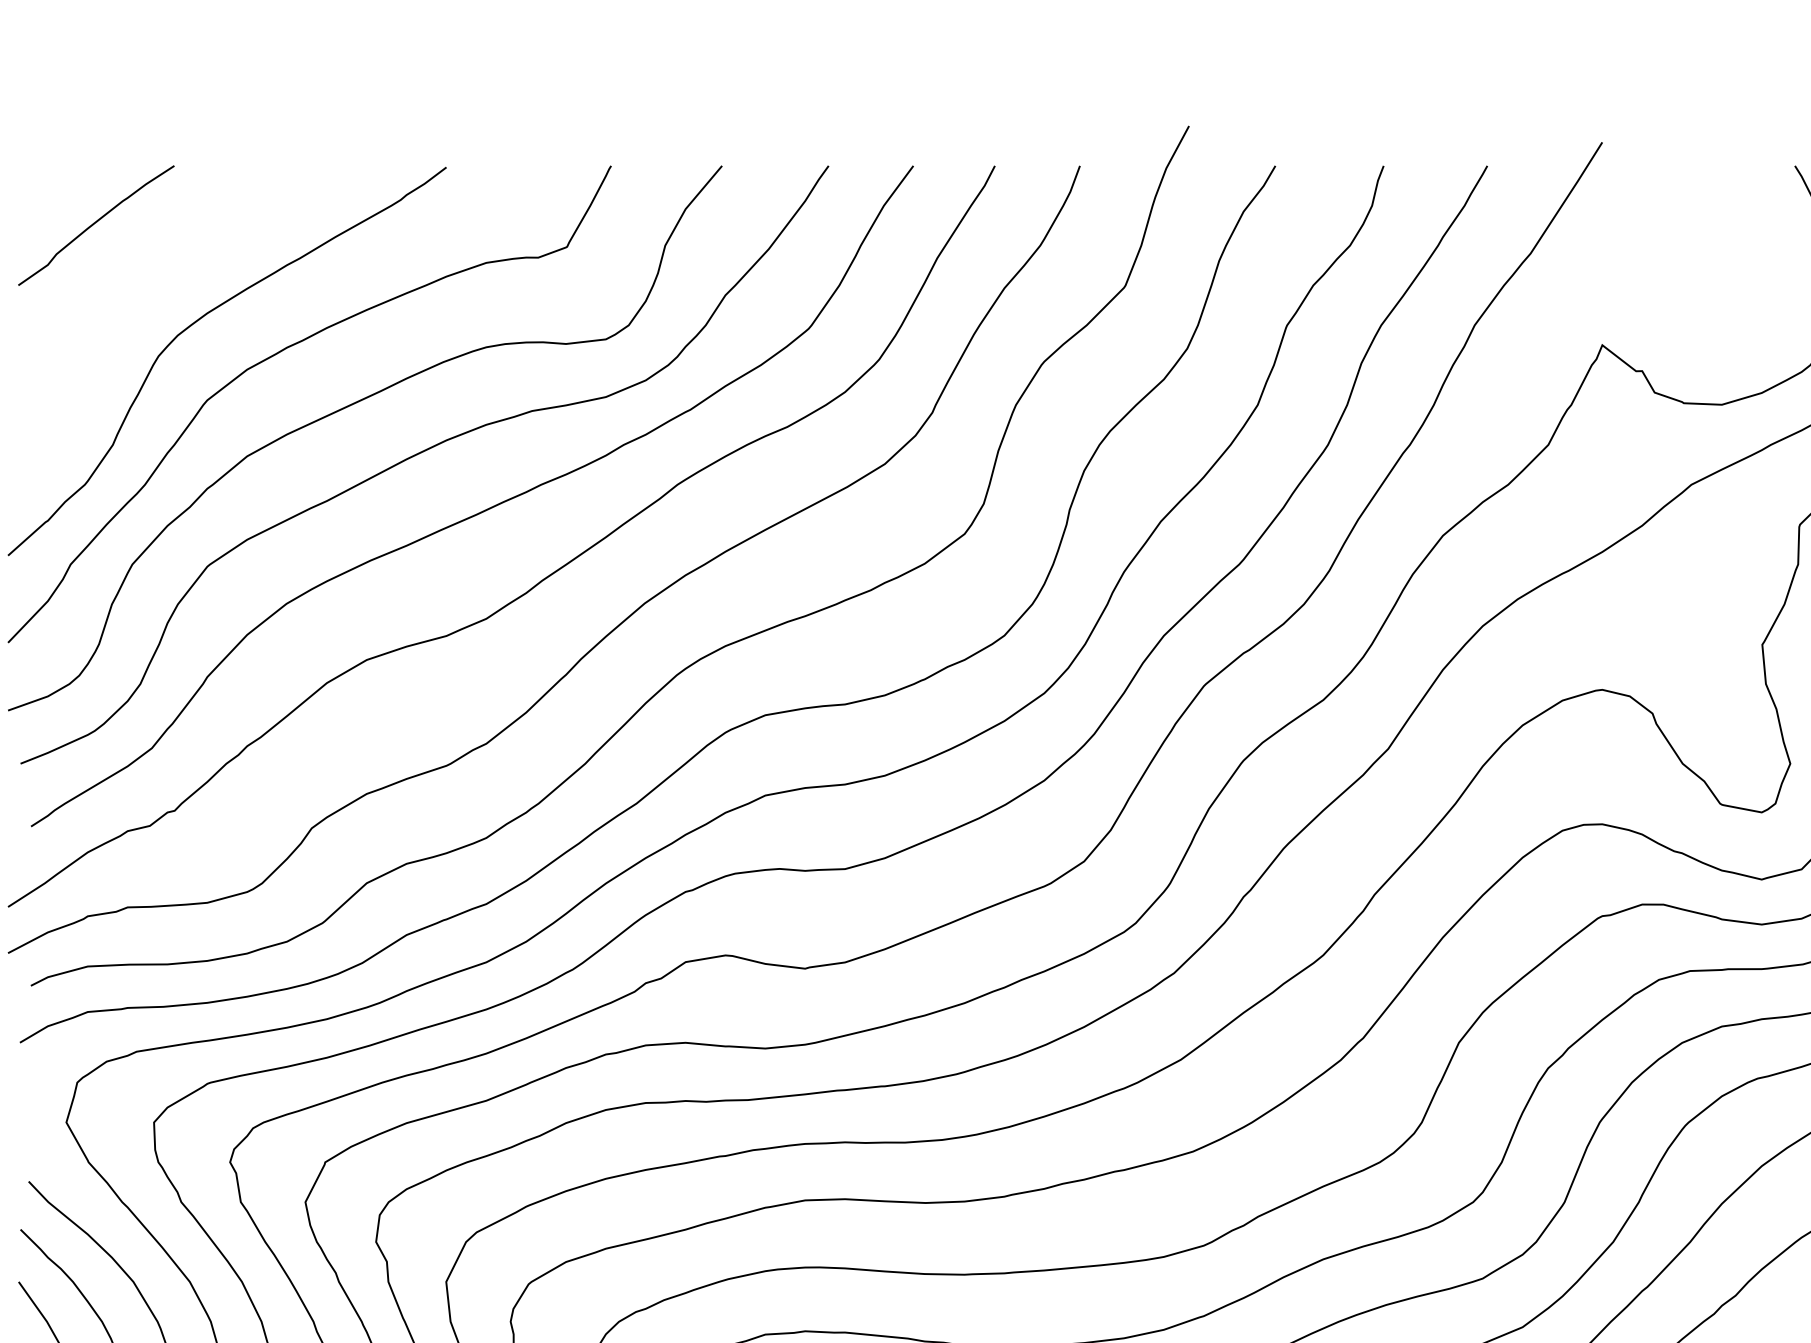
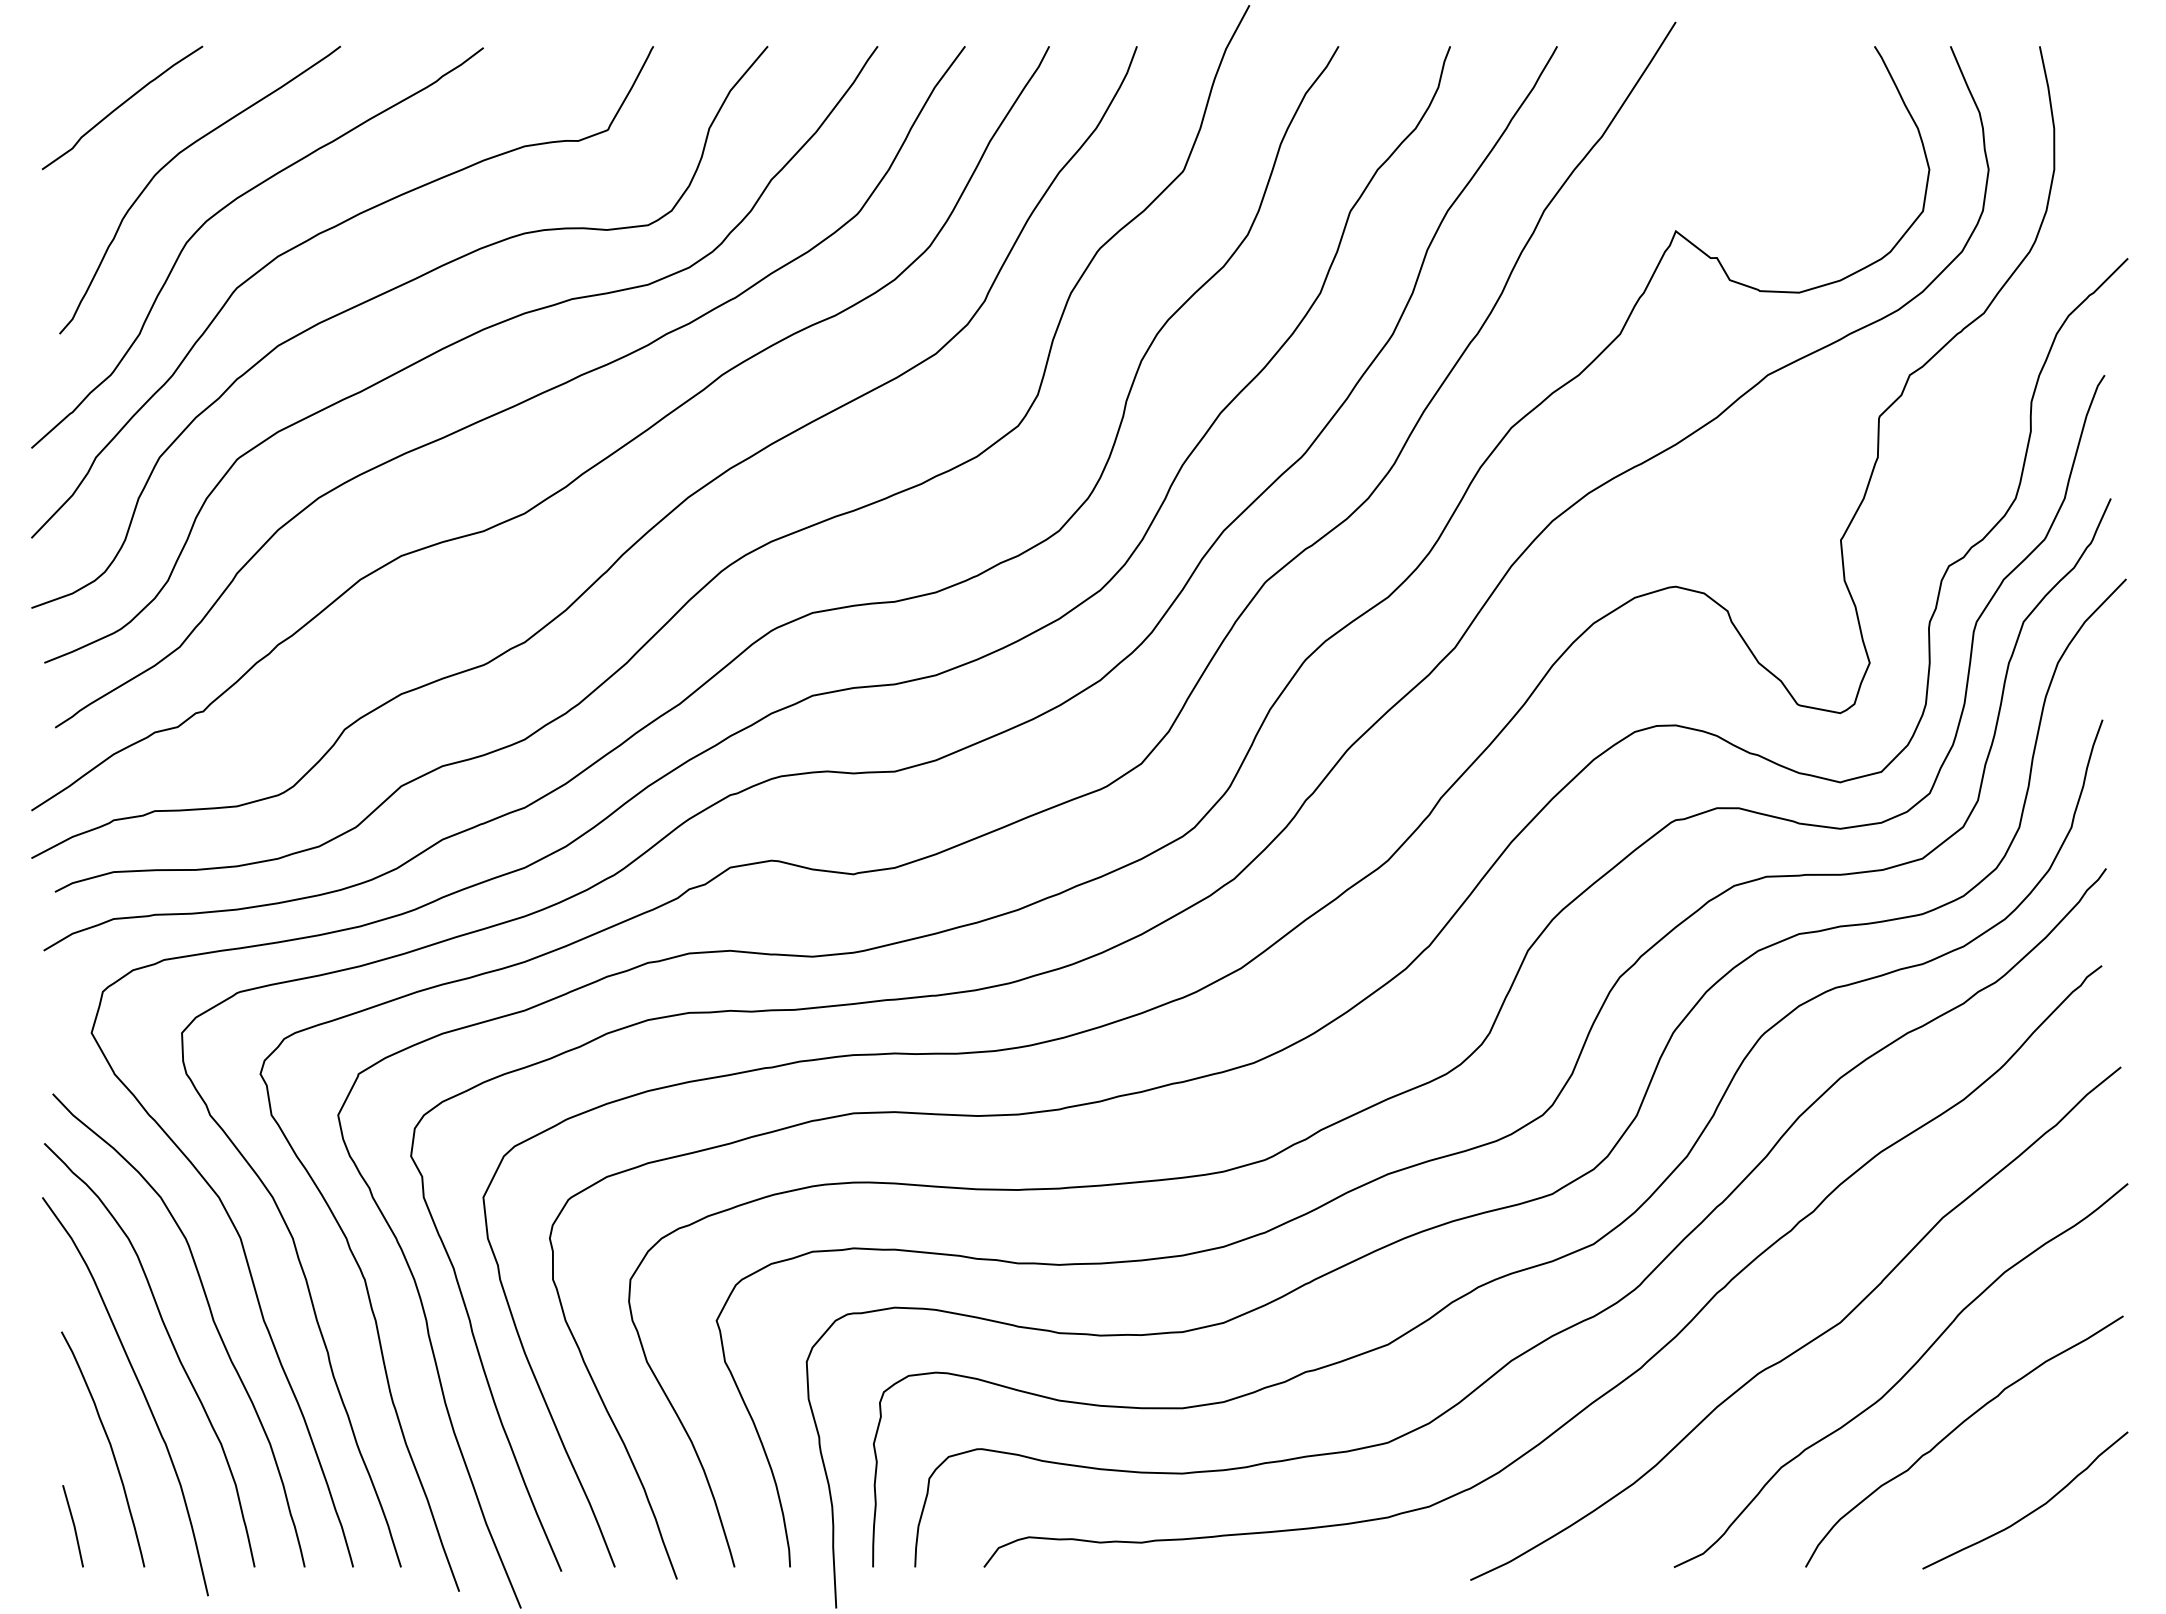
curve: (143, 277) -> (171, 161), added

